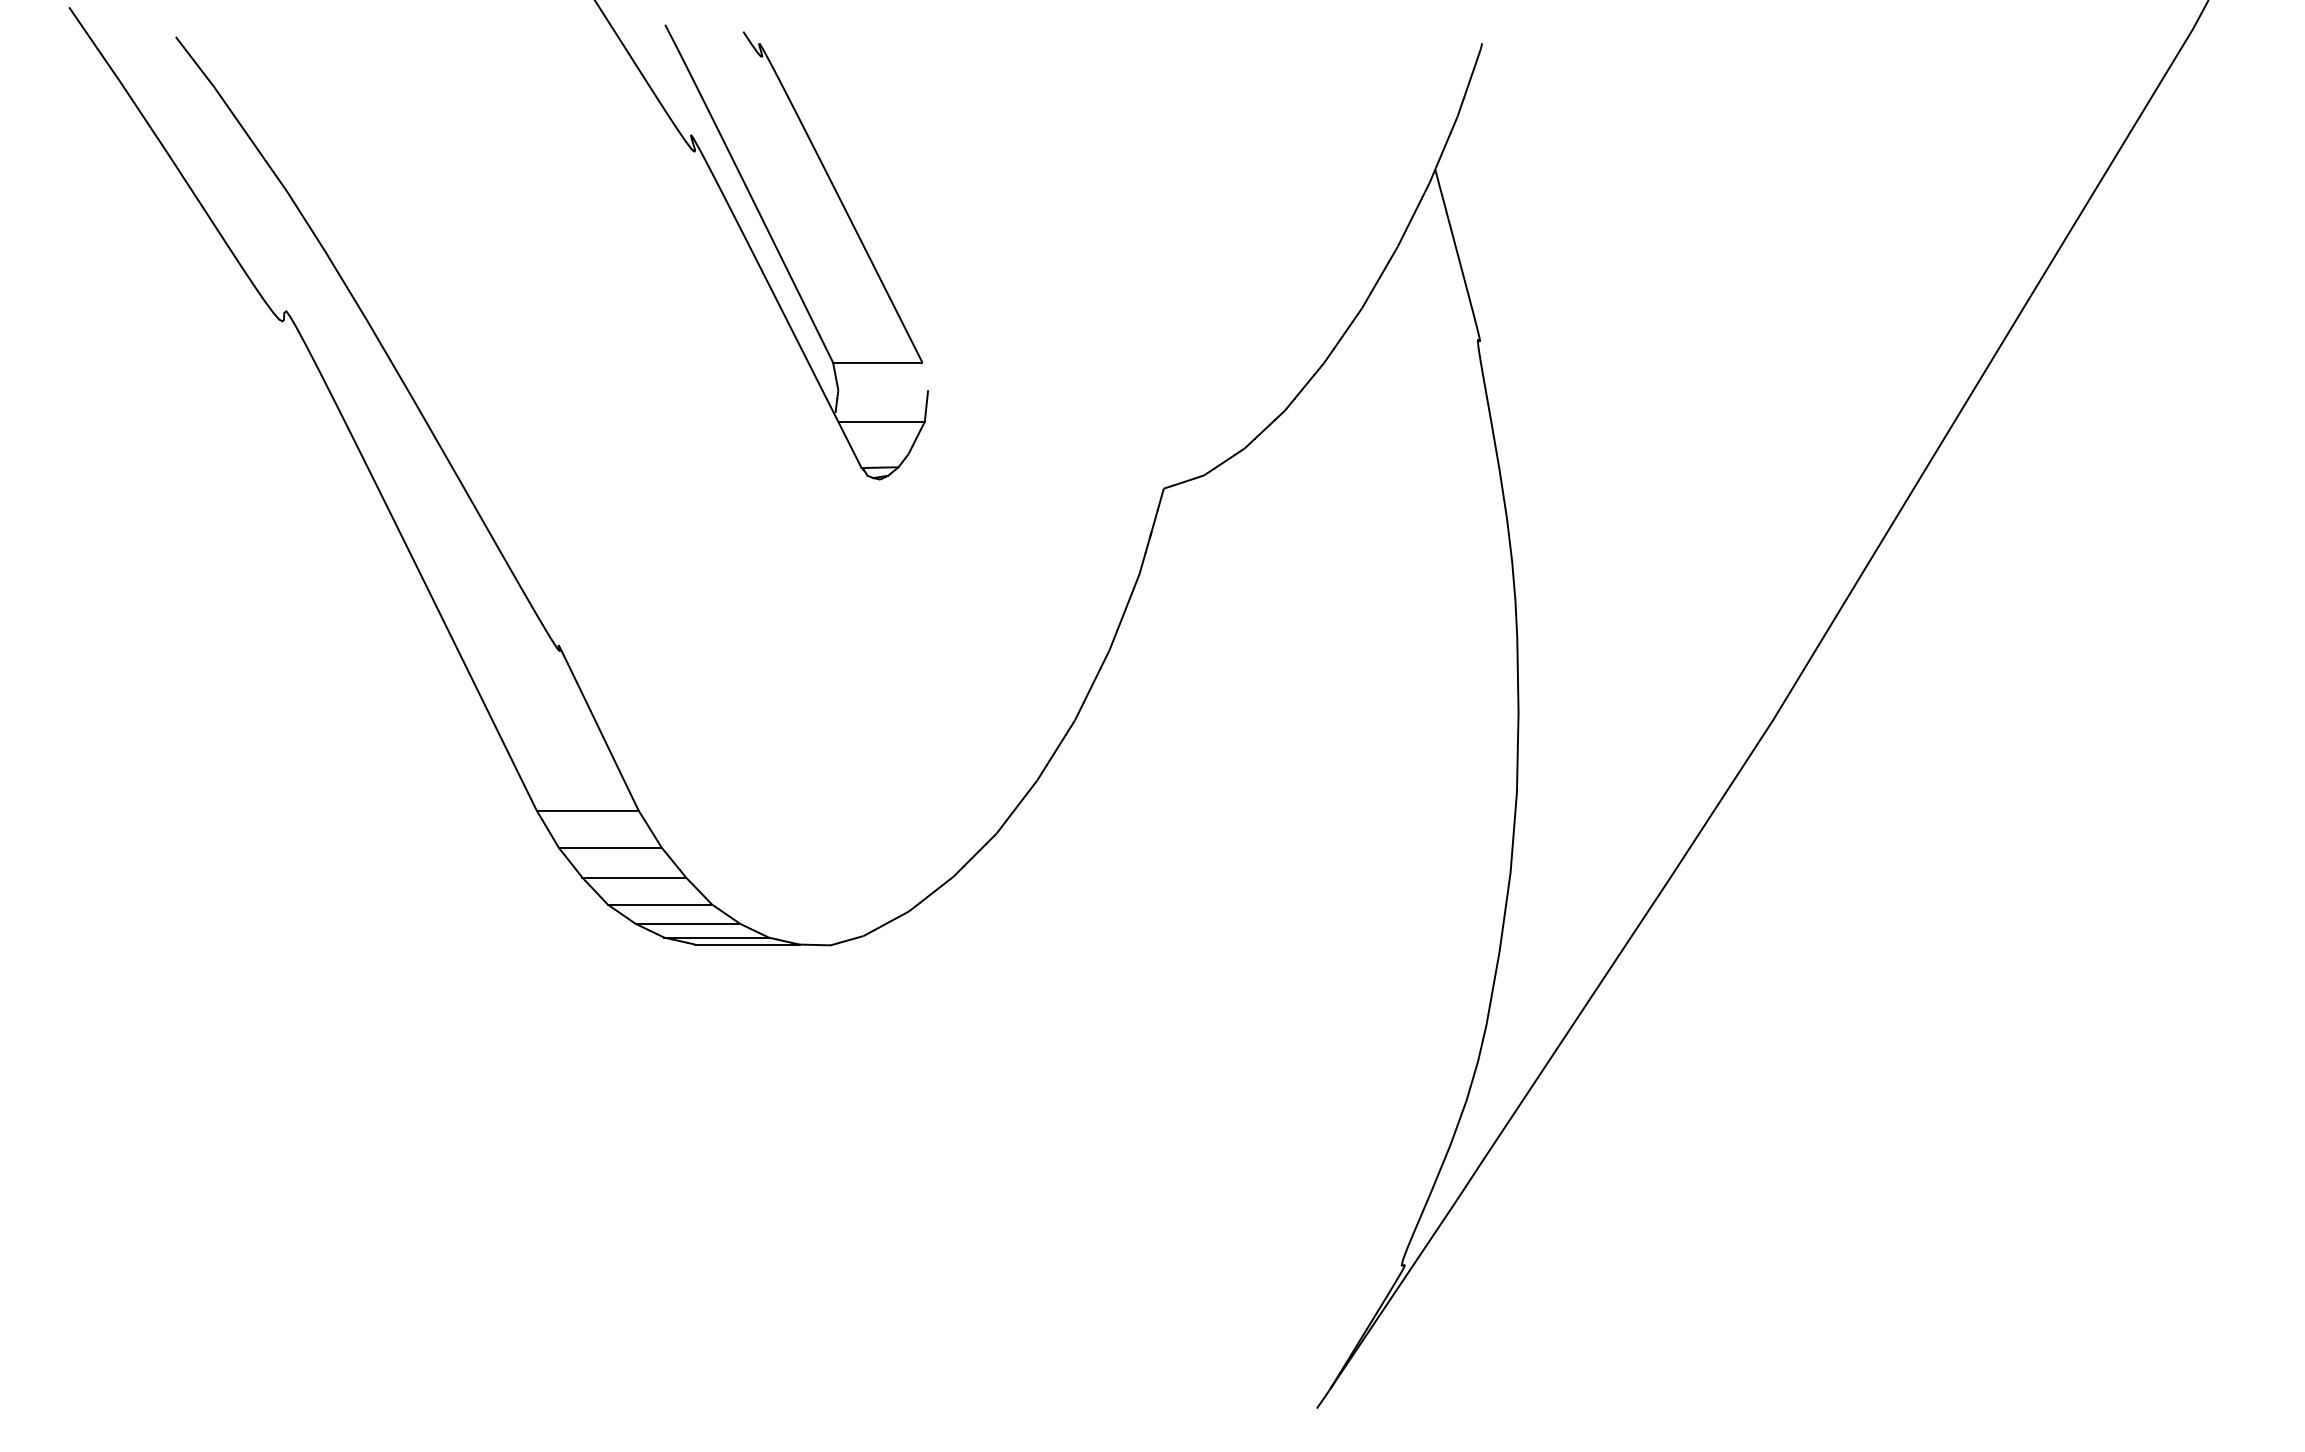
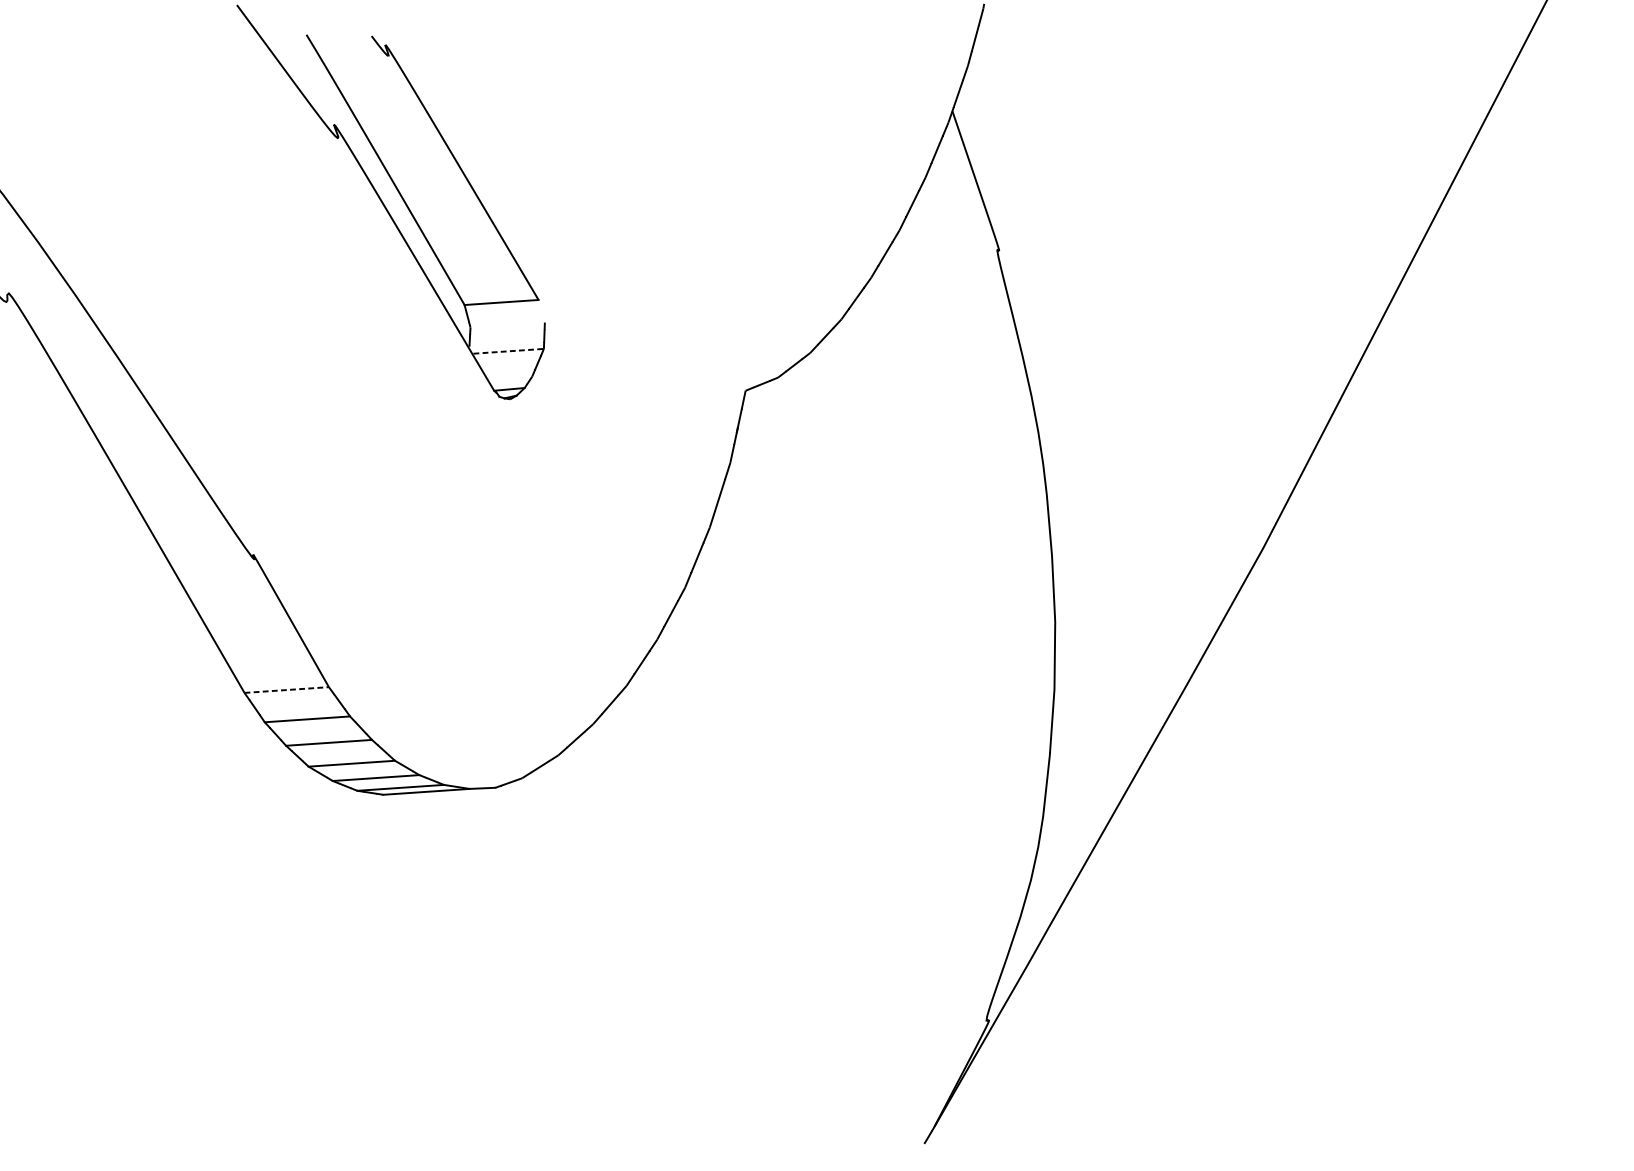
line: (882, 421) -> (508, 351), solid -> dashed
line: (587, 810) -> (286, 689), solid -> dashed

